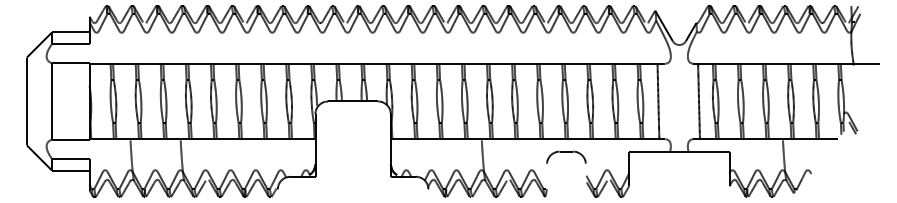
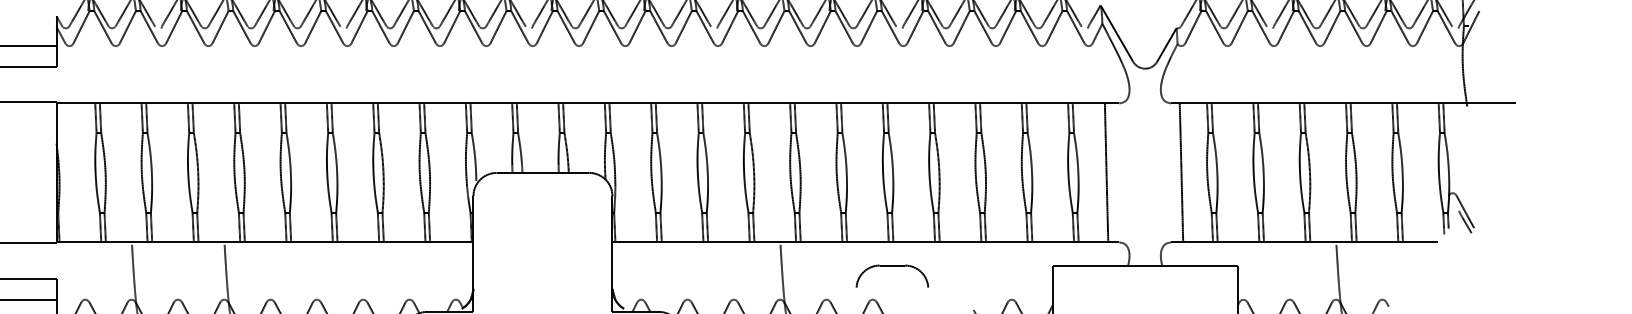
part: (566, 156) -> (892, 274), moved

